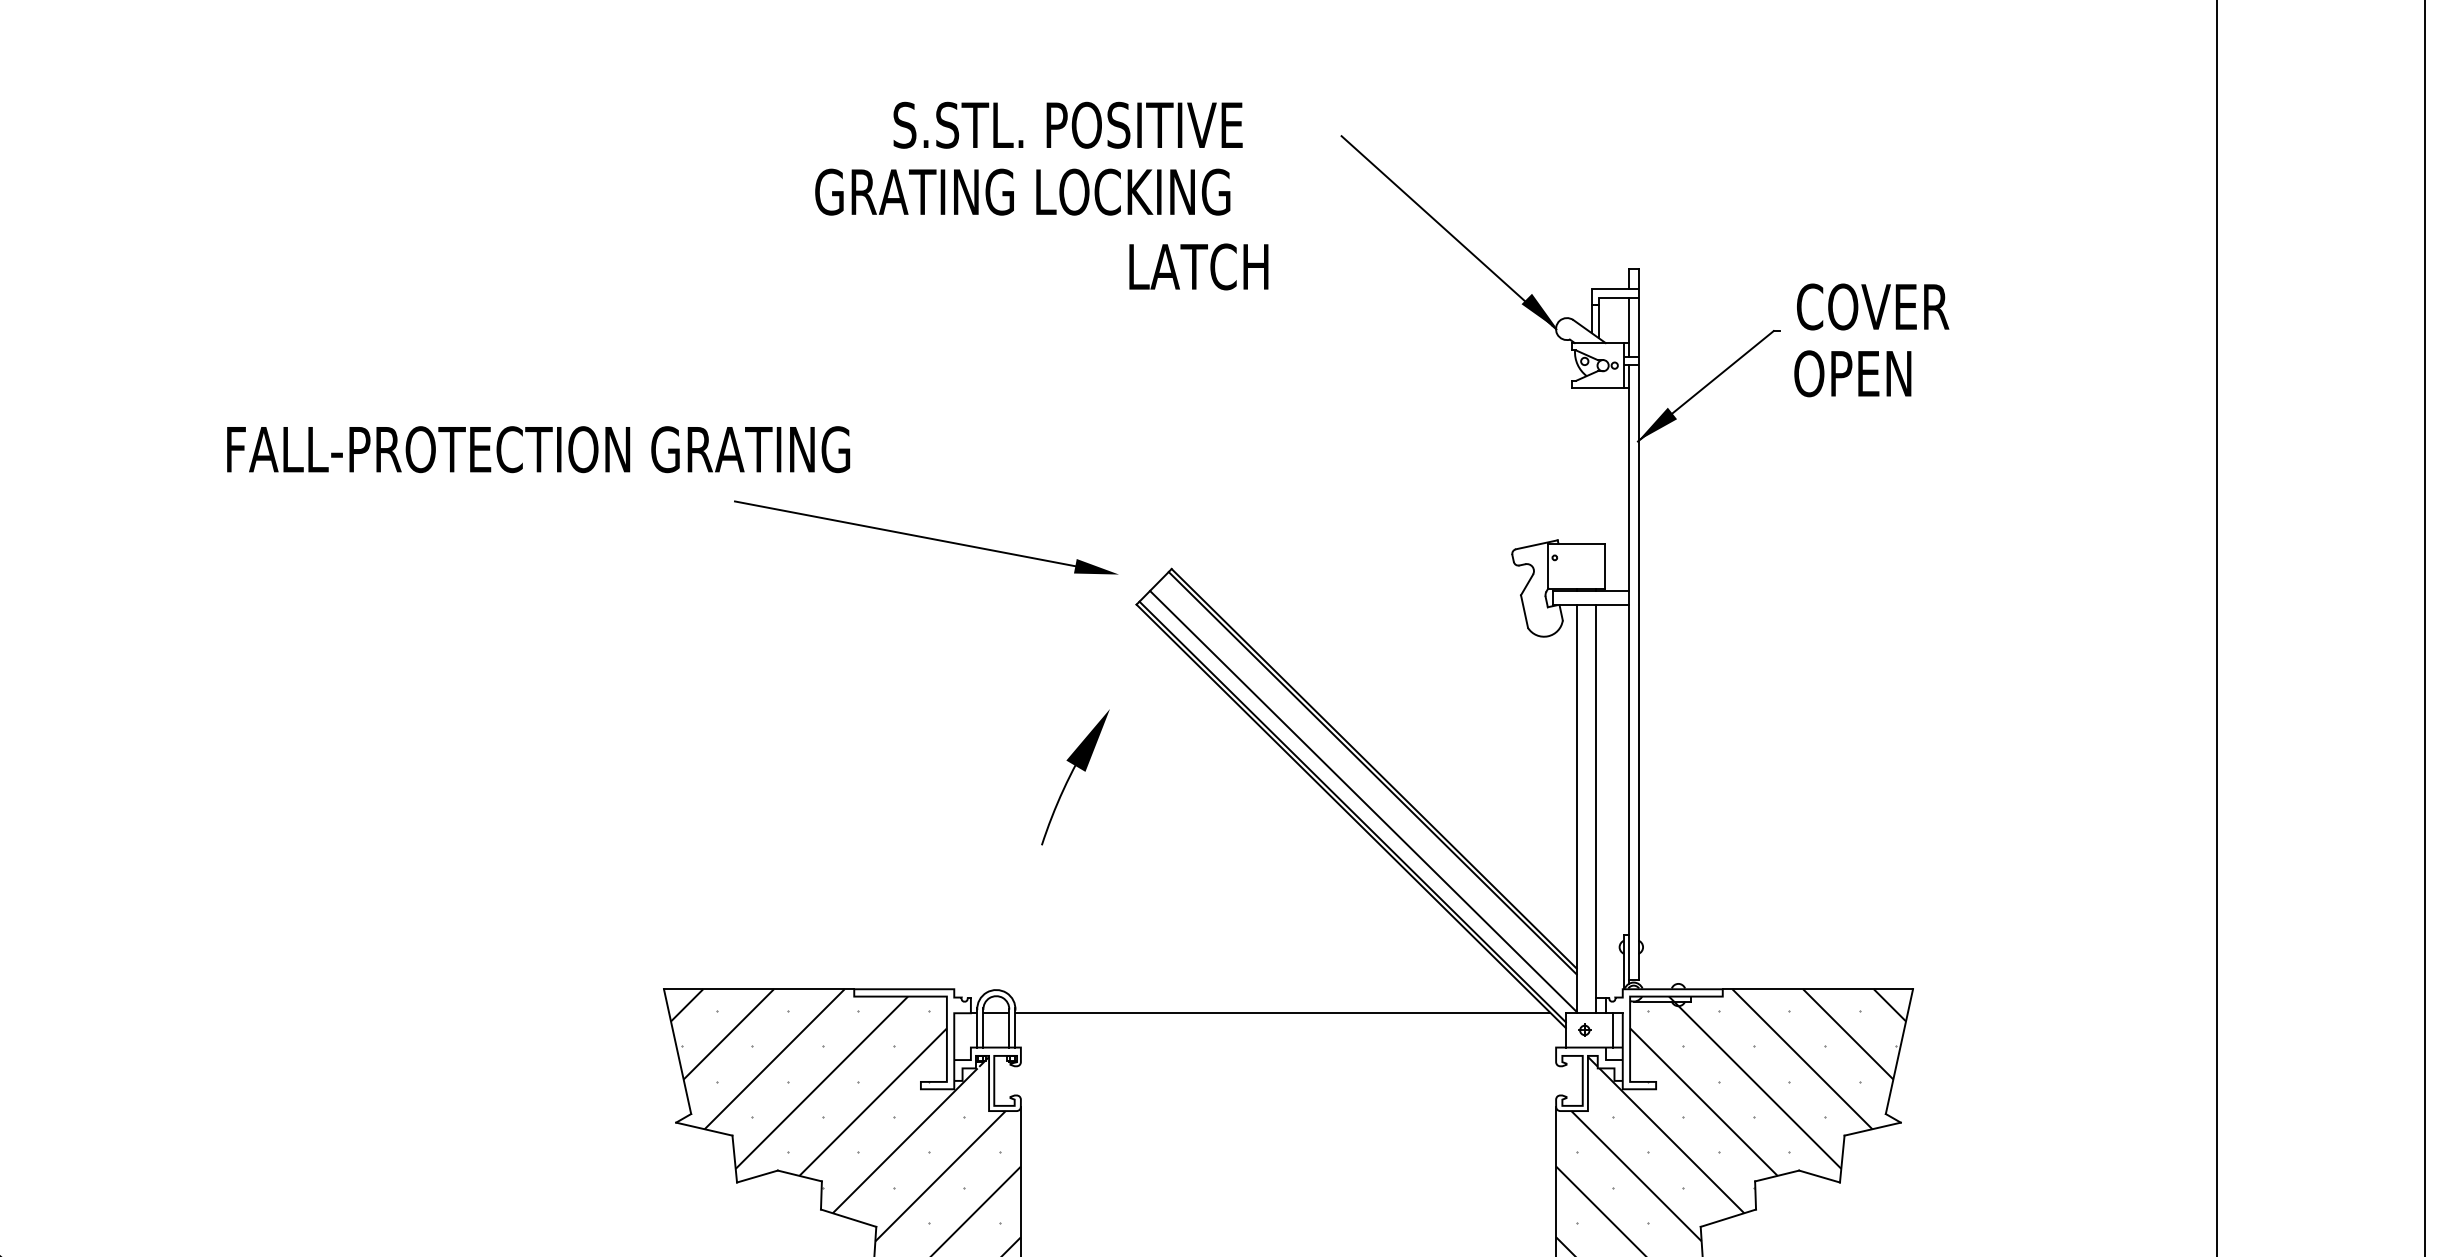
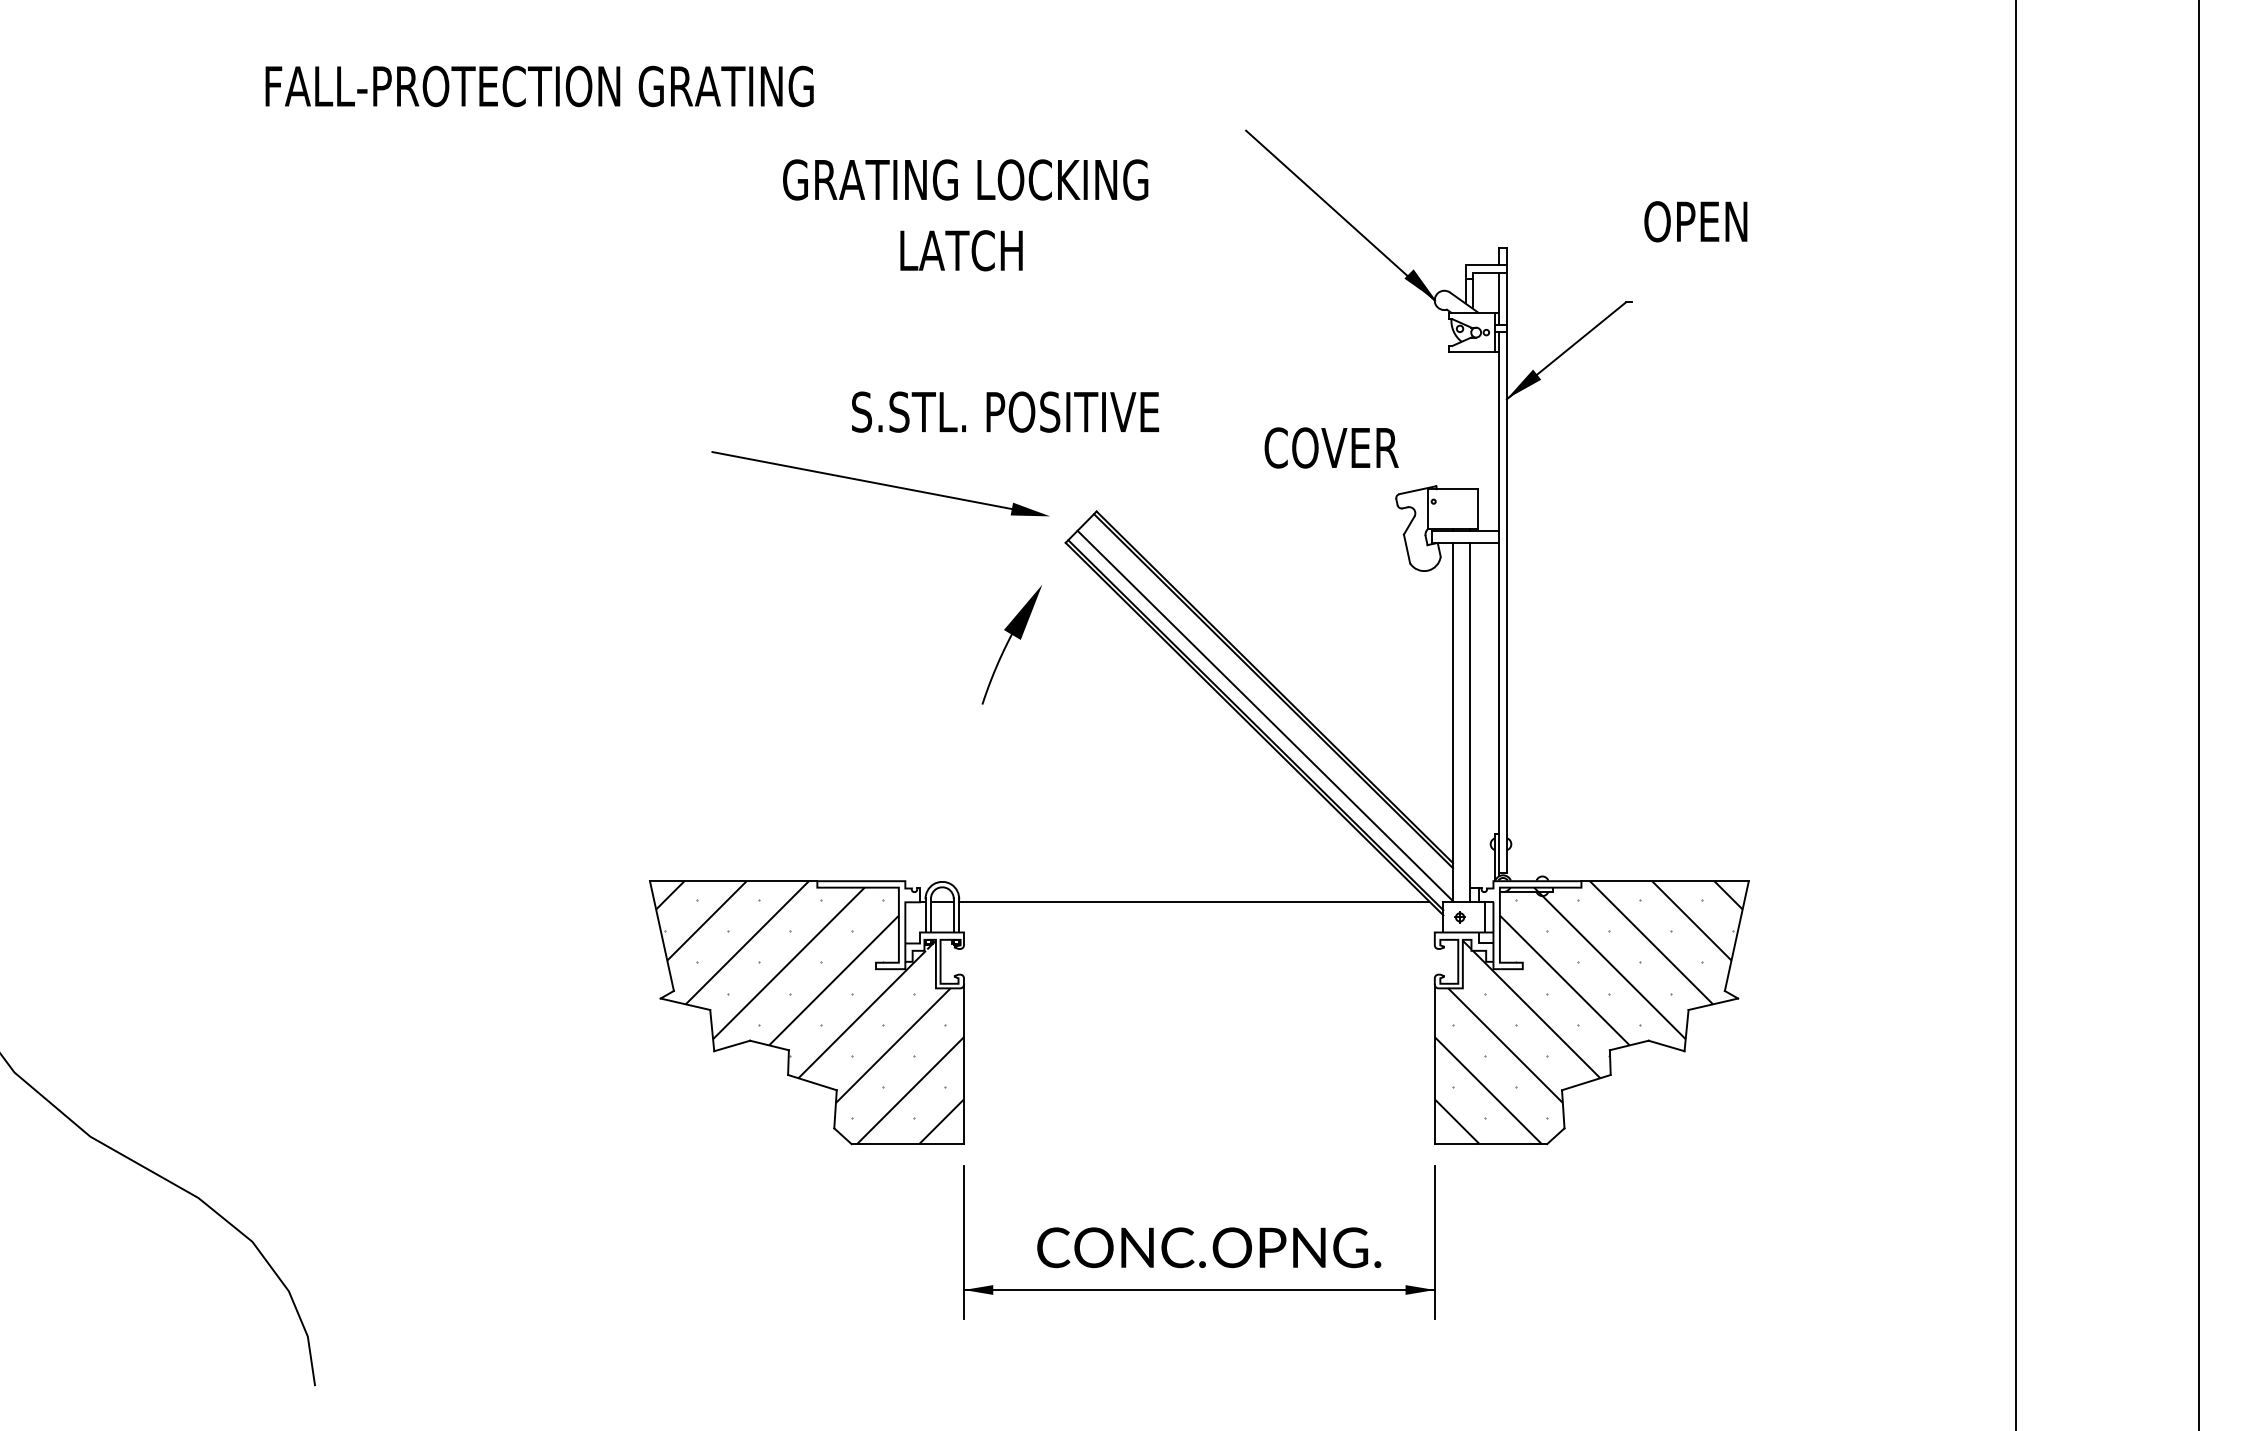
text: (1068, 124) -> (1005, 411), moved
text: (1198, 266) -> (961, 250), moved
text: (1872, 306) -> (1331, 447), moved
text: (1852, 373) -> (1695, 221), moved
text: (538, 449) -> (539, 86), moved
part: (1074, 777) -> (1011, 644), moved

